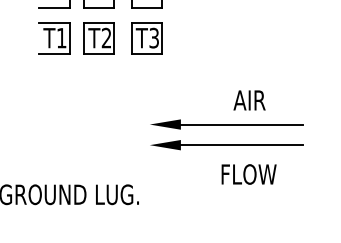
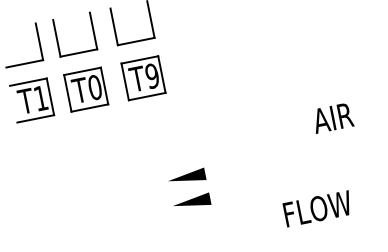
text: (106, 37) -> (94, 86), T2 -> T0
text: (154, 38) -> (152, 76), T3 -> T9
text: (249, 100) -> (332, 118), moved
line: (241, 124) -> (278, 159), removed
line: (241, 145) -> (283, 184), removed
text: (248, 174) -> (317, 209), moved

